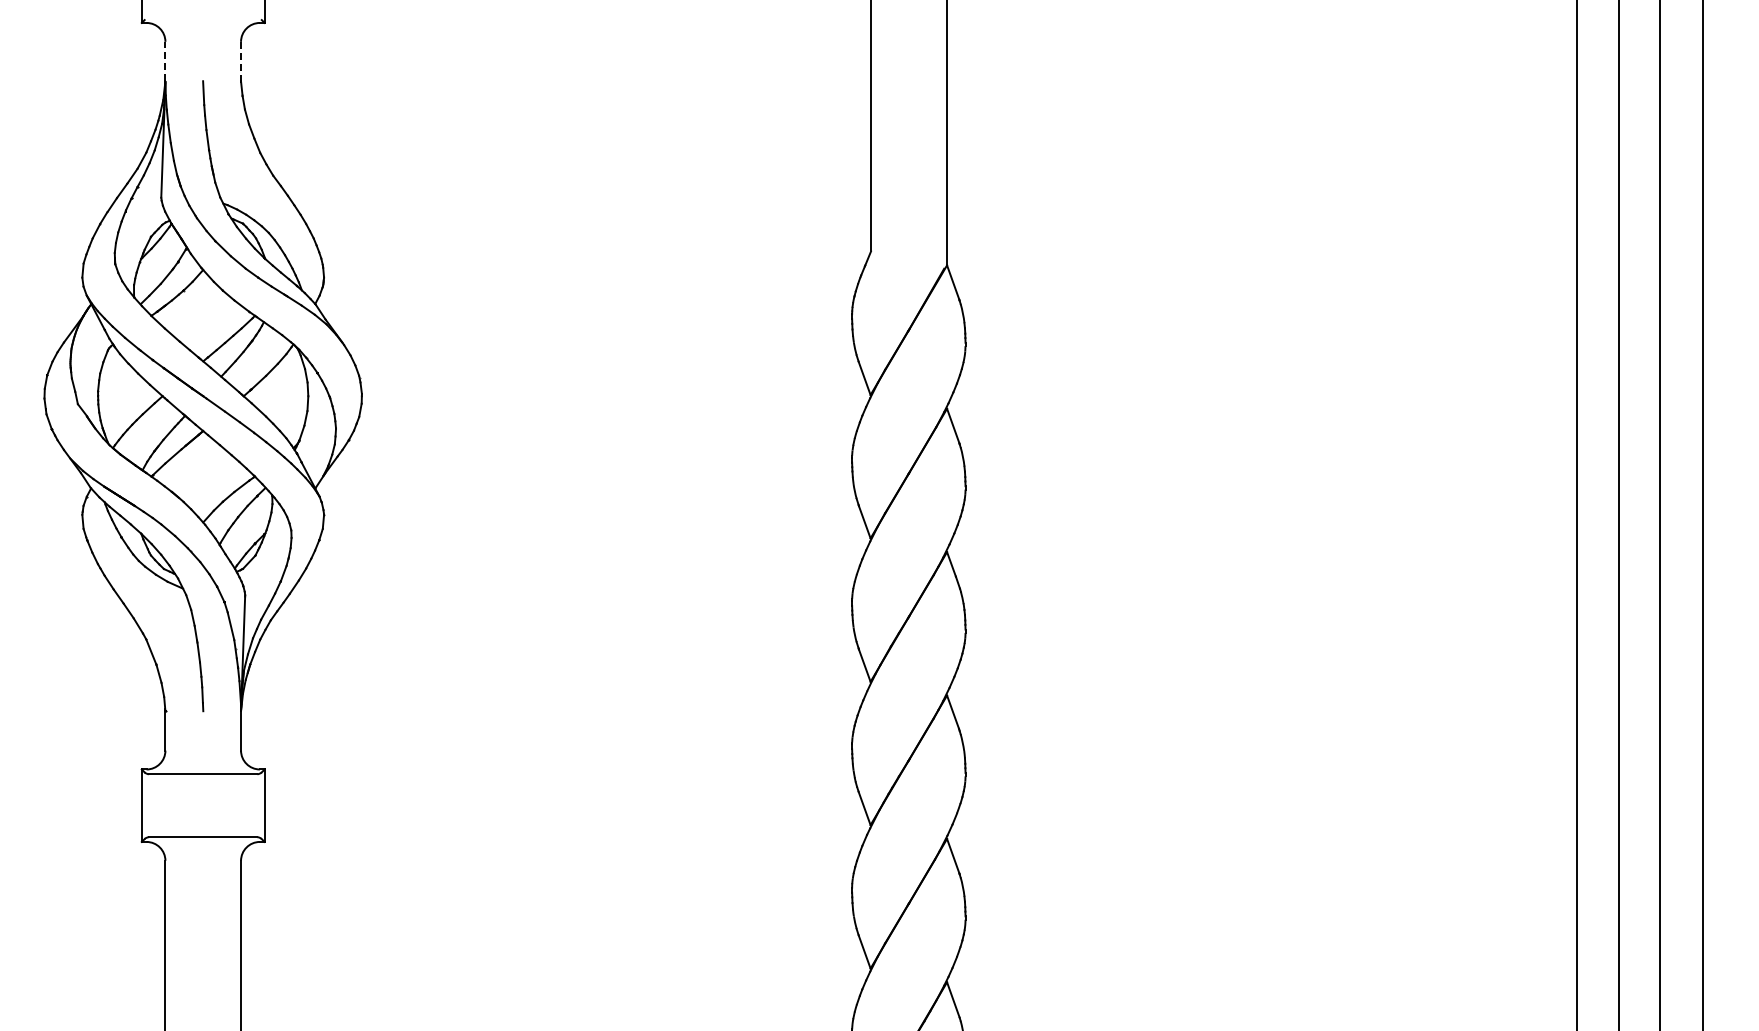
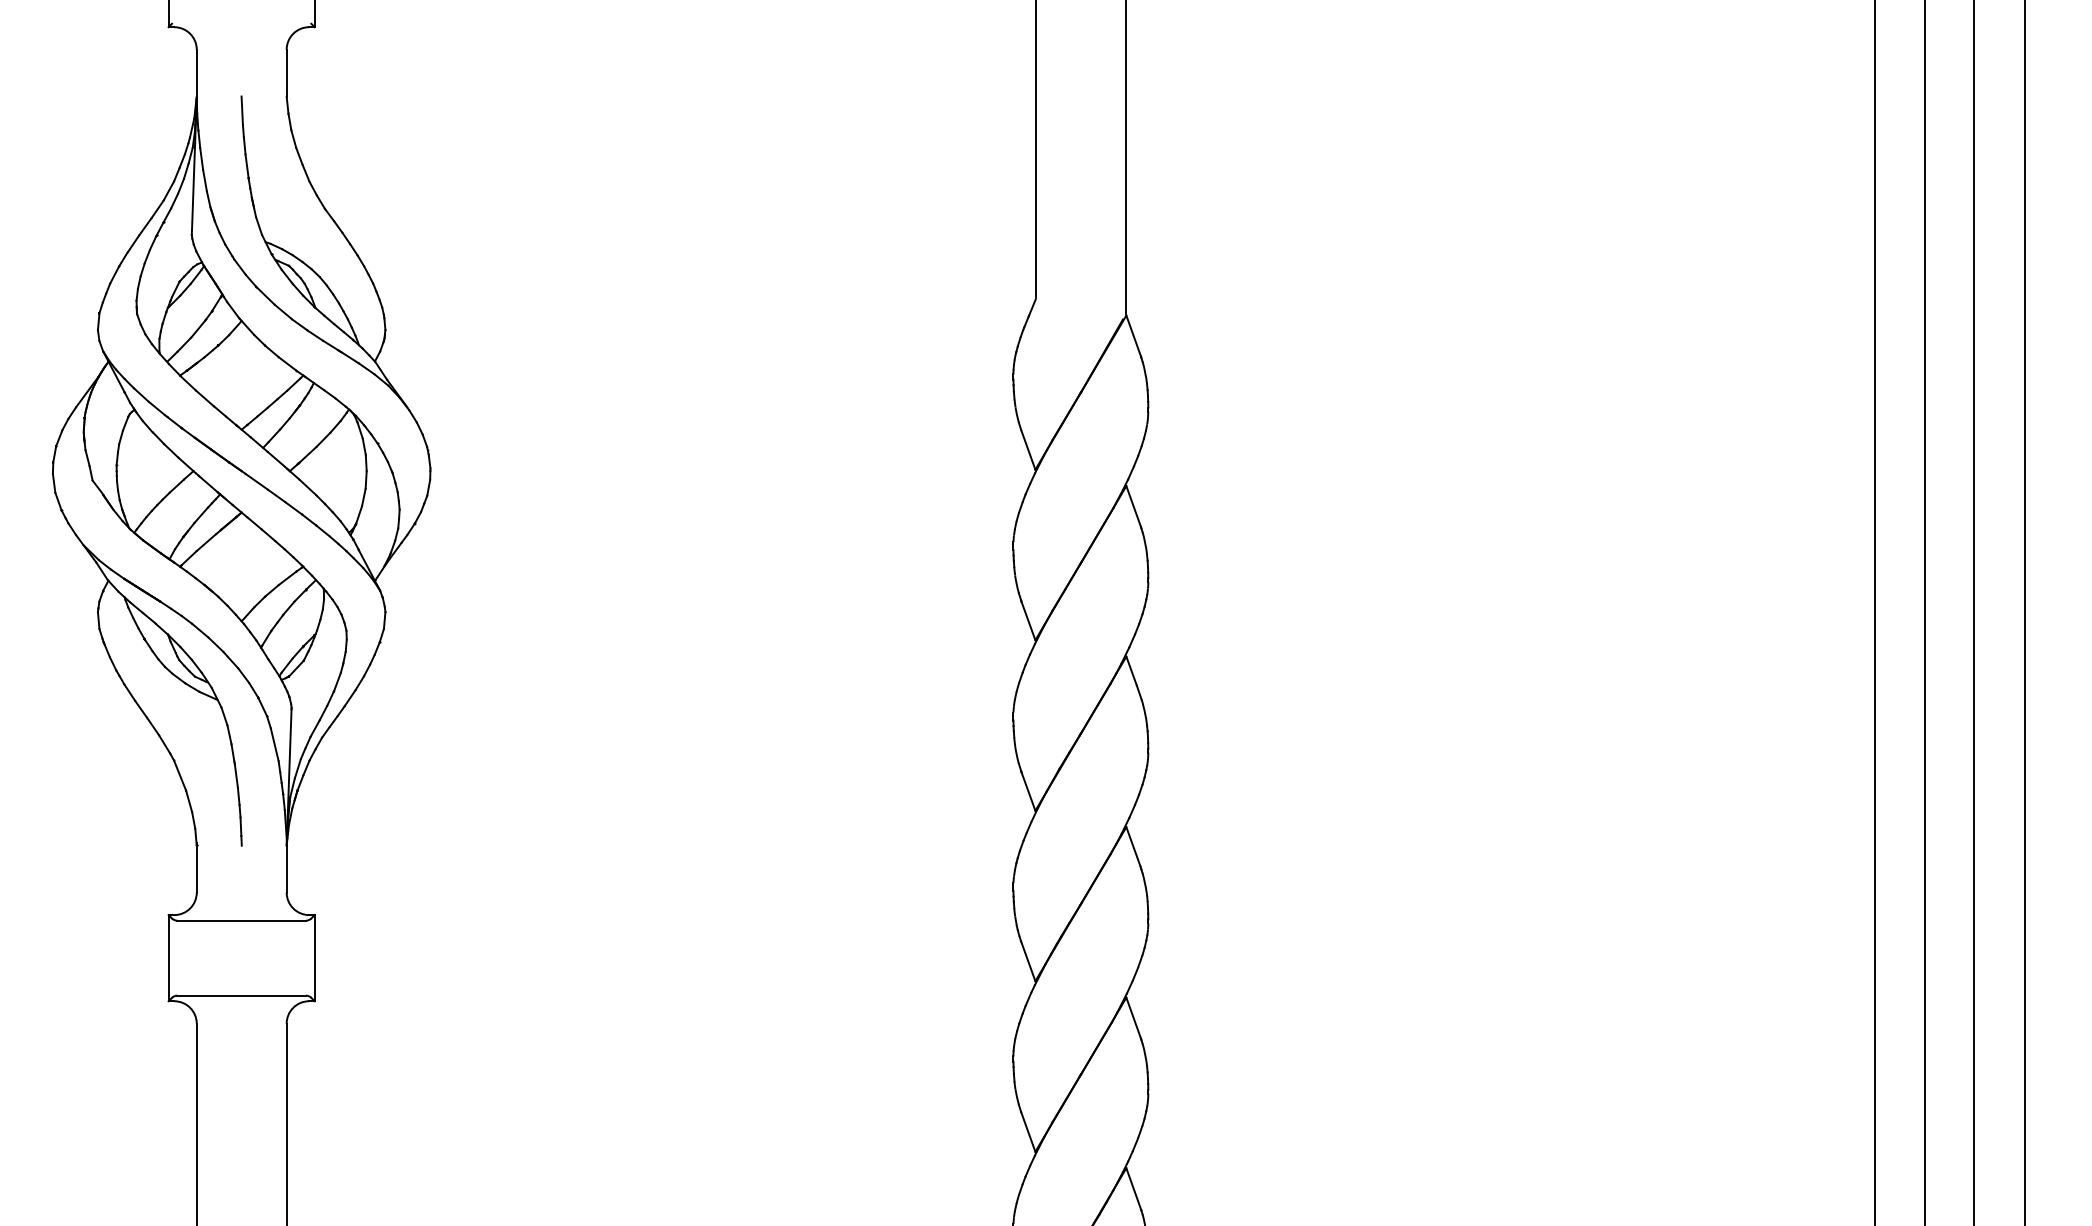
line: (165, 61) -> (196, 73), dashed -> solid
line: (241, 61) -> (287, 73), dashed -> solid

